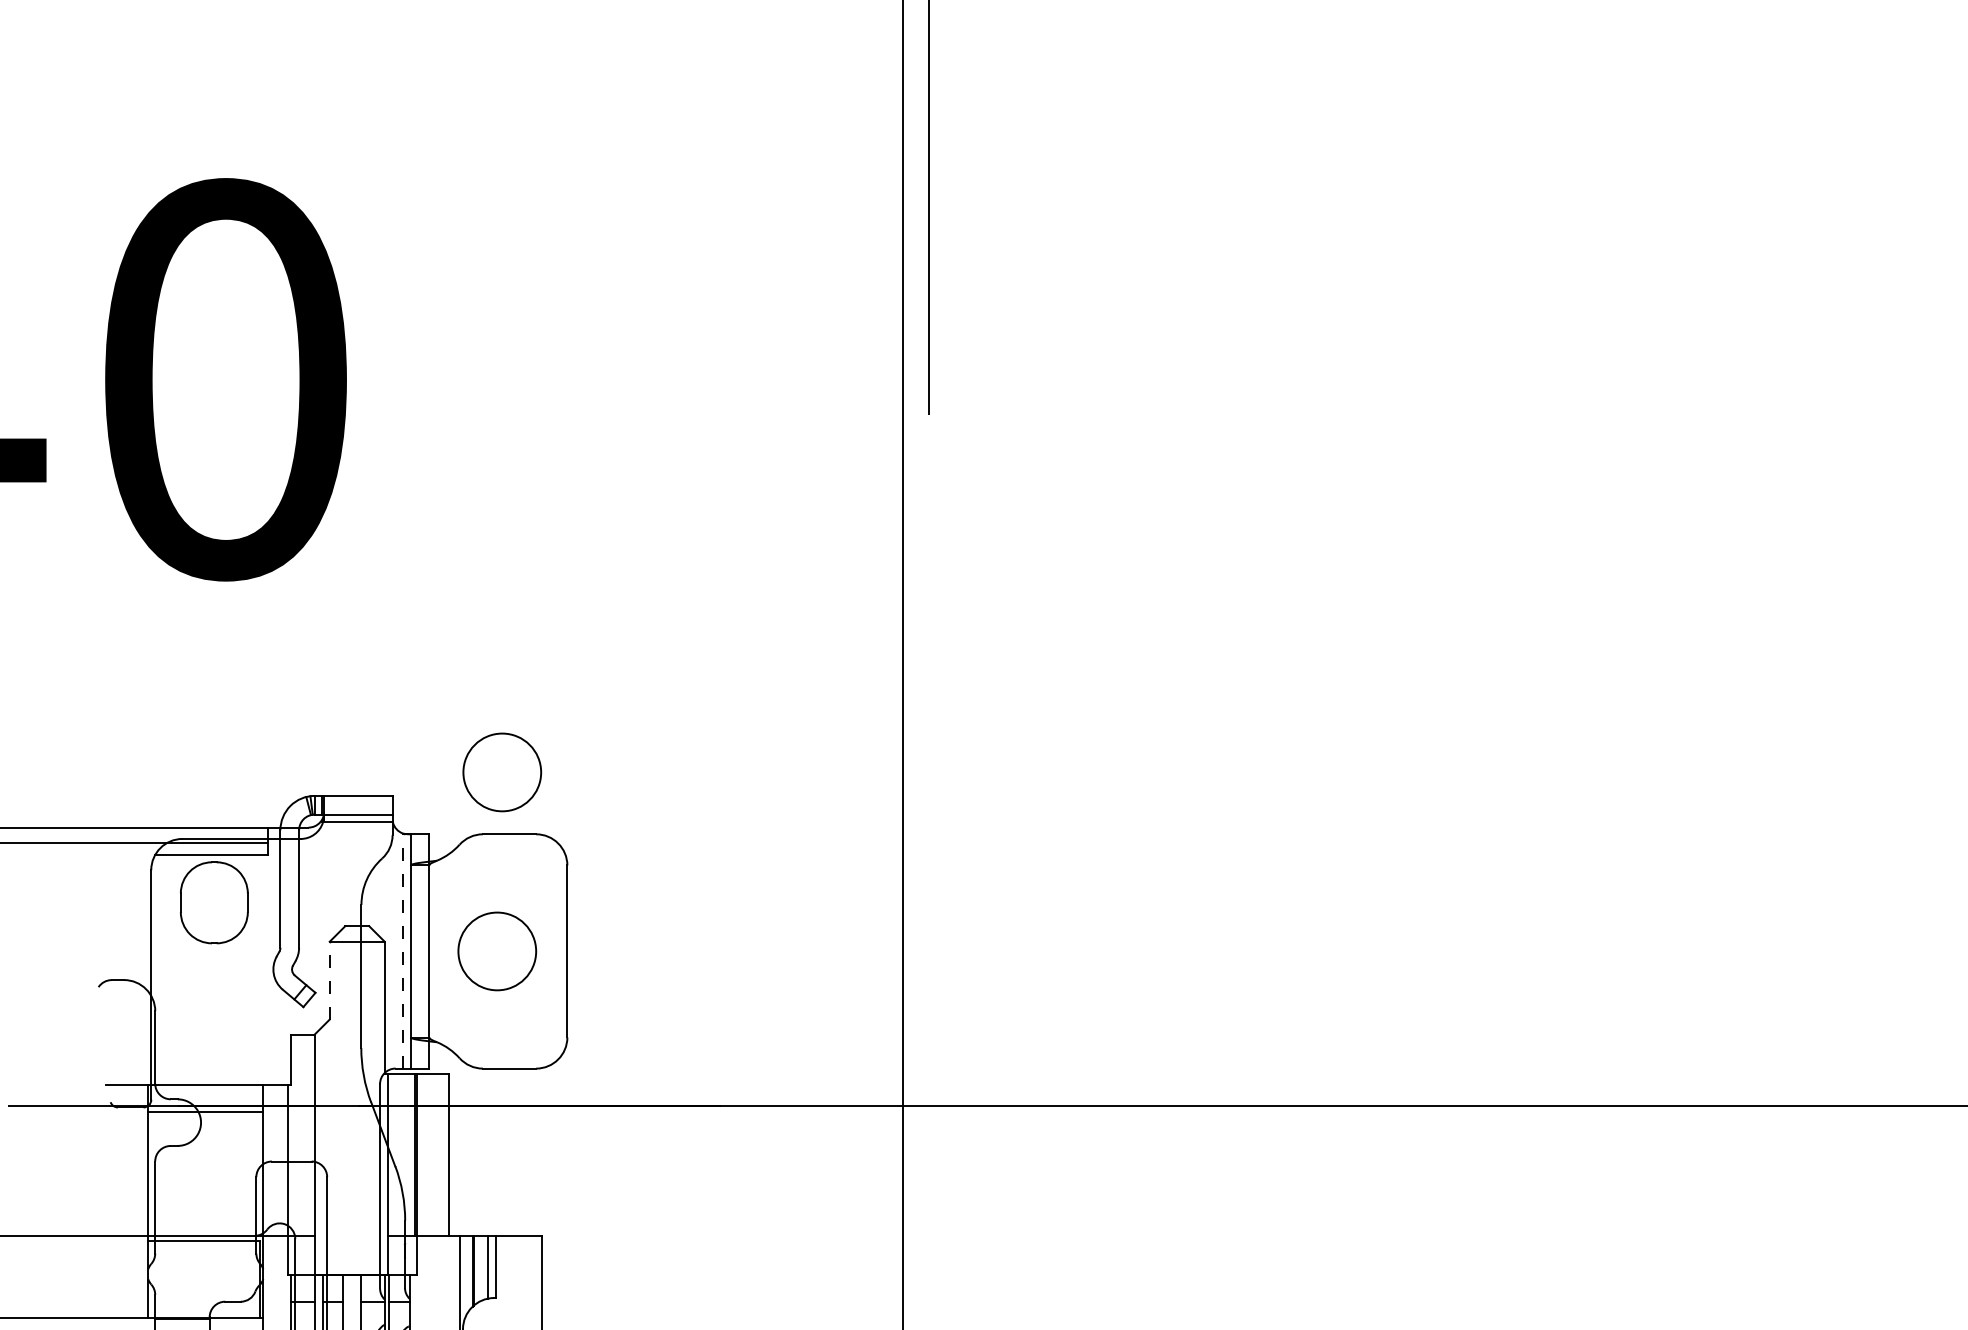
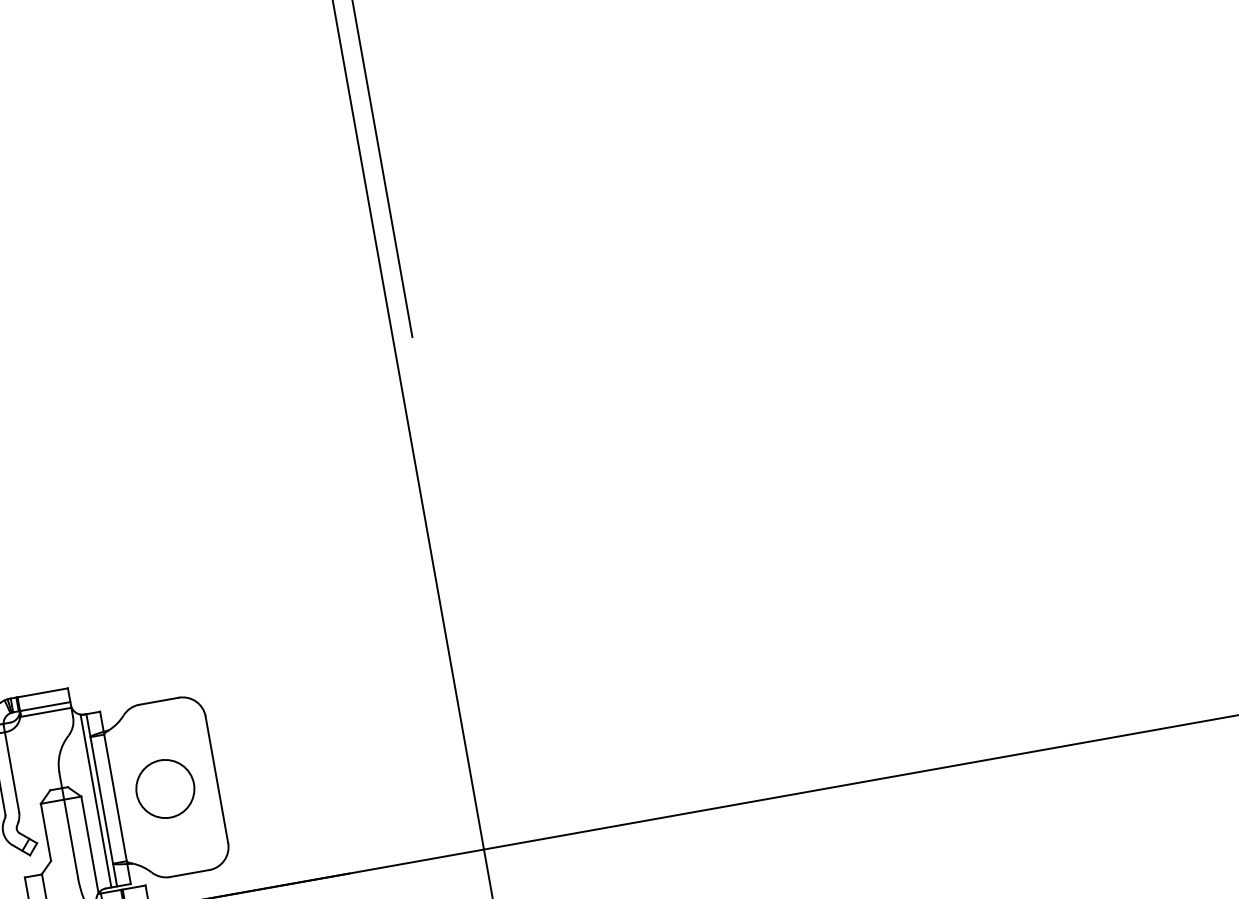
part: (502, 772) -> (145, 656), removed
line: (403, 950) -> (96, 800), dashed -> solid
line: (329, 980) -> (45, 832), dashed -> solid

